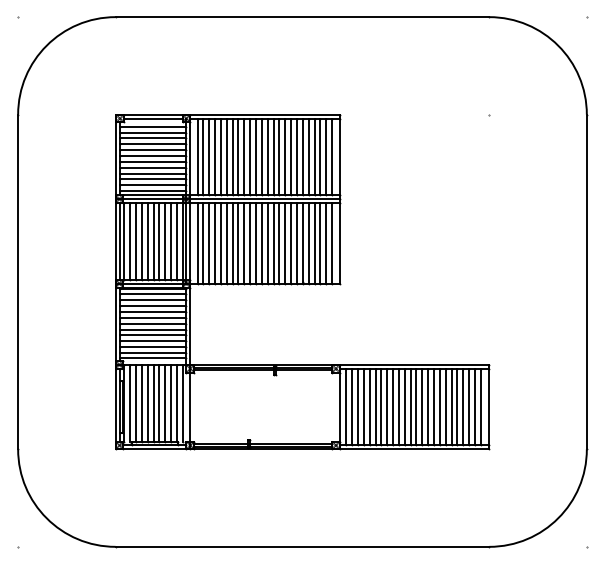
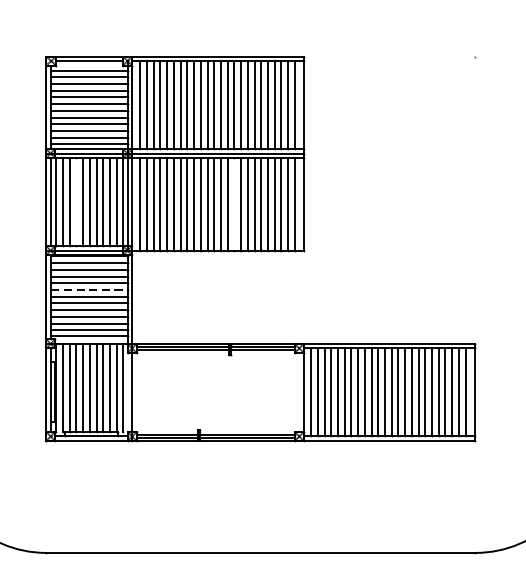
line: (141, 241) -> (75, 202), removed
line: (279, 243) -> (234, 204), removed
line: (153, 317) -> (89, 289), solid -> dashed

